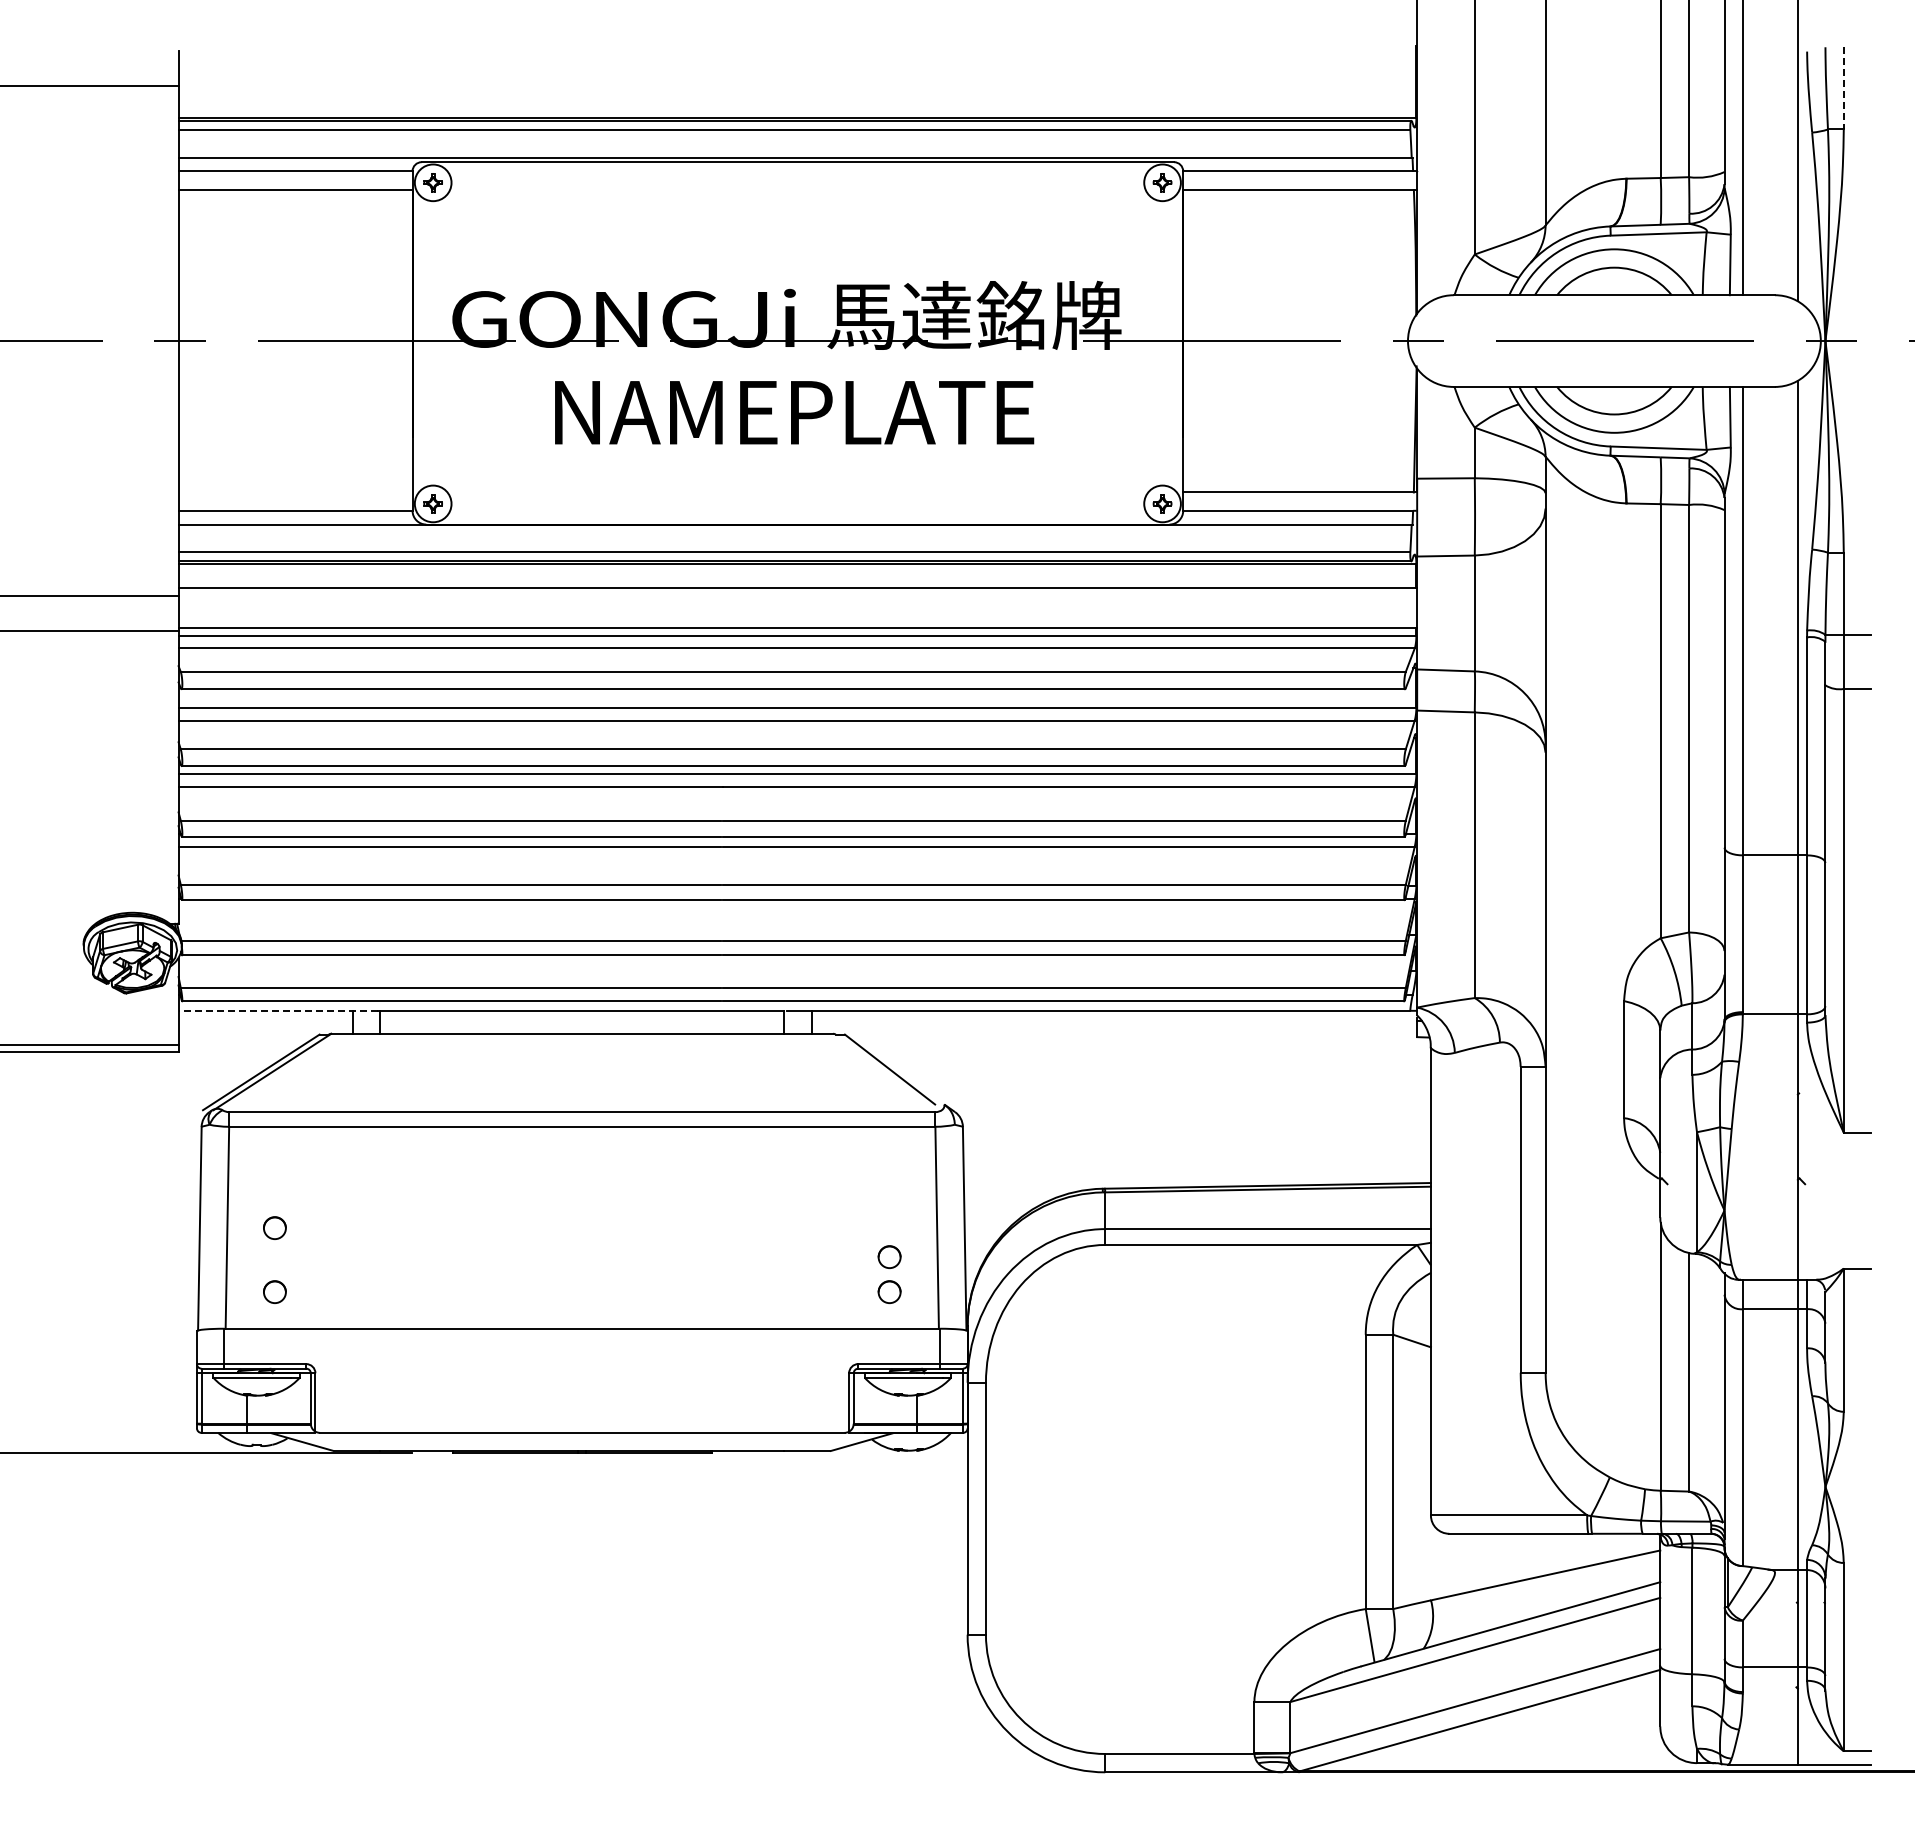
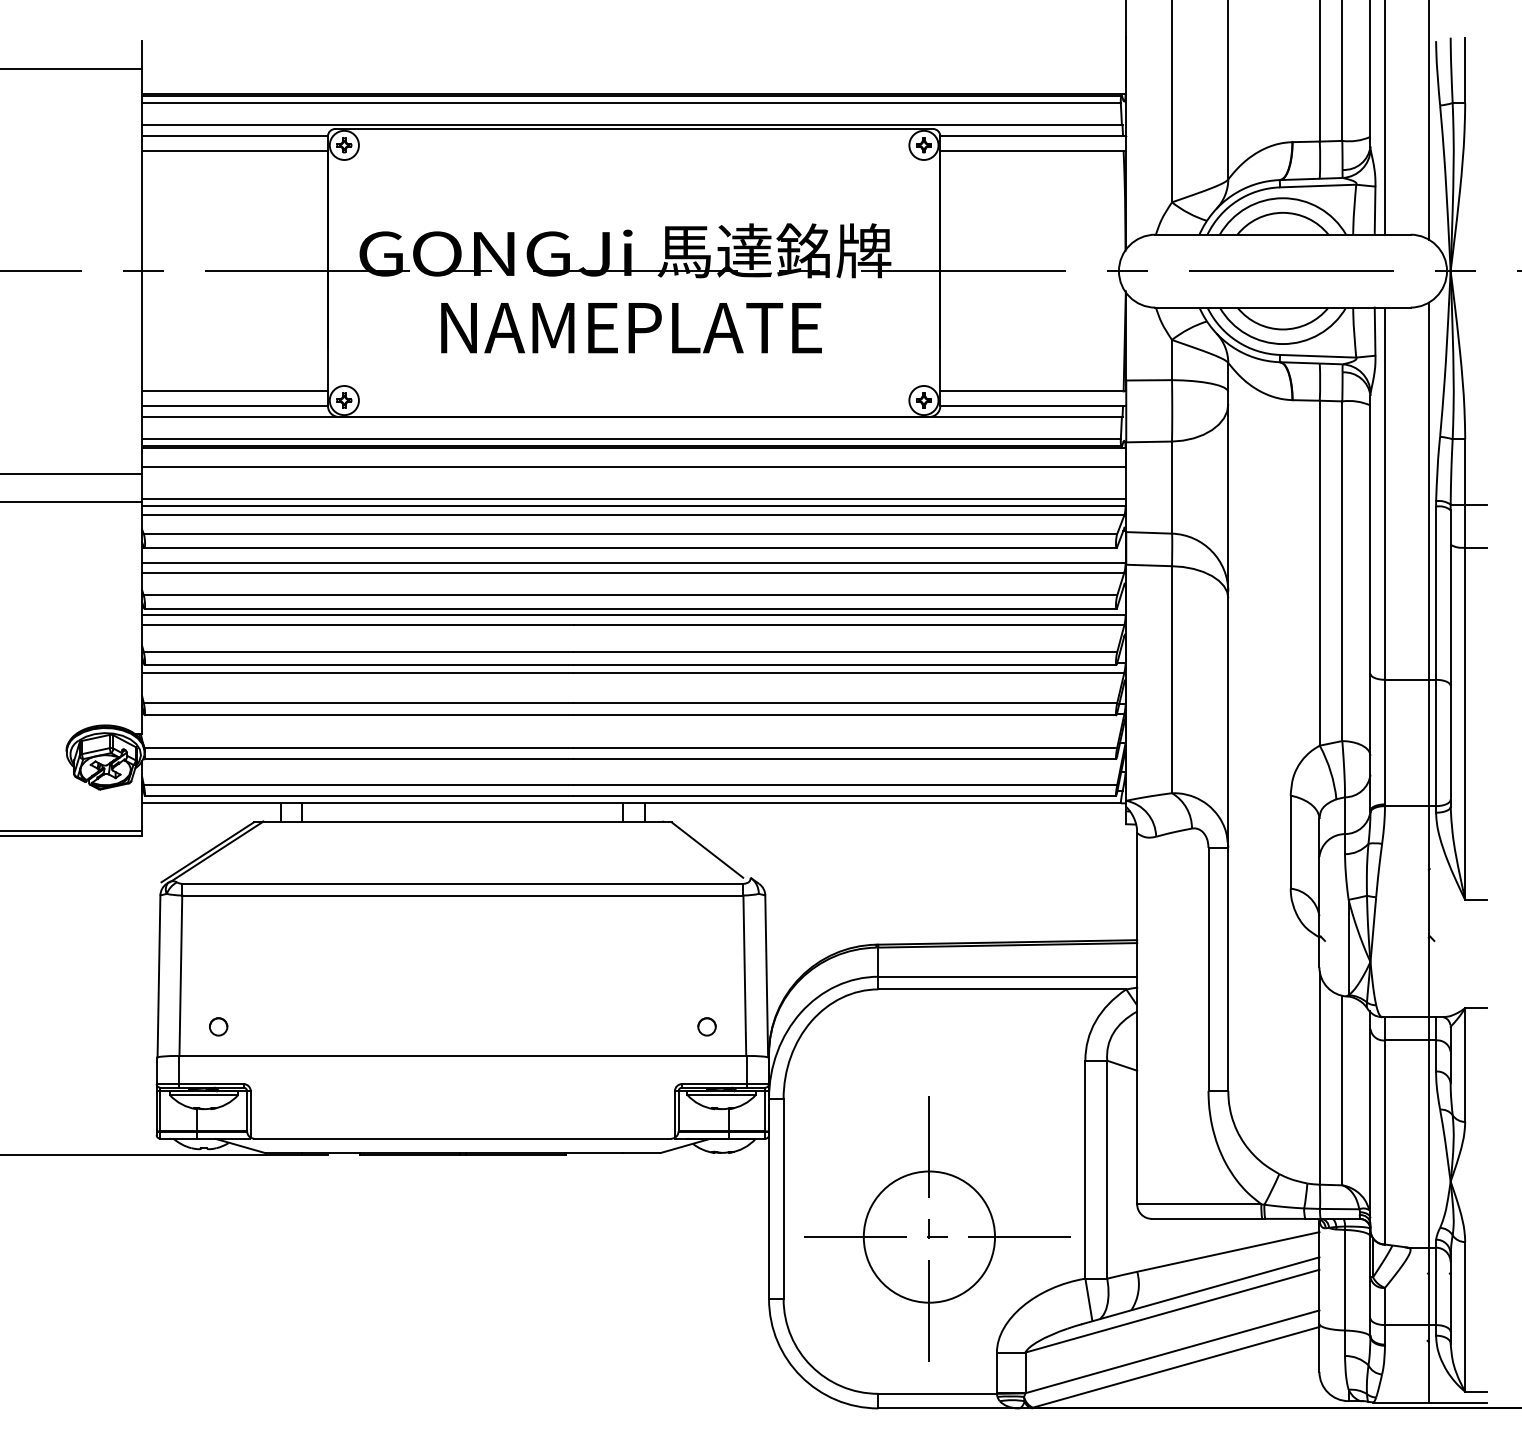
line: (1843, 88) -> (1465, 70), dashed -> solid
line: (295, 492) -> (234, 391), added
line: (278, 1010) -> (221, 803), dashed -> solid
circle: (274, 1227) -> (218, 975), removed
circle: (889, 1256) -> (706, 998), removed
part: (1179, 1546) -> (937, 1228), added

